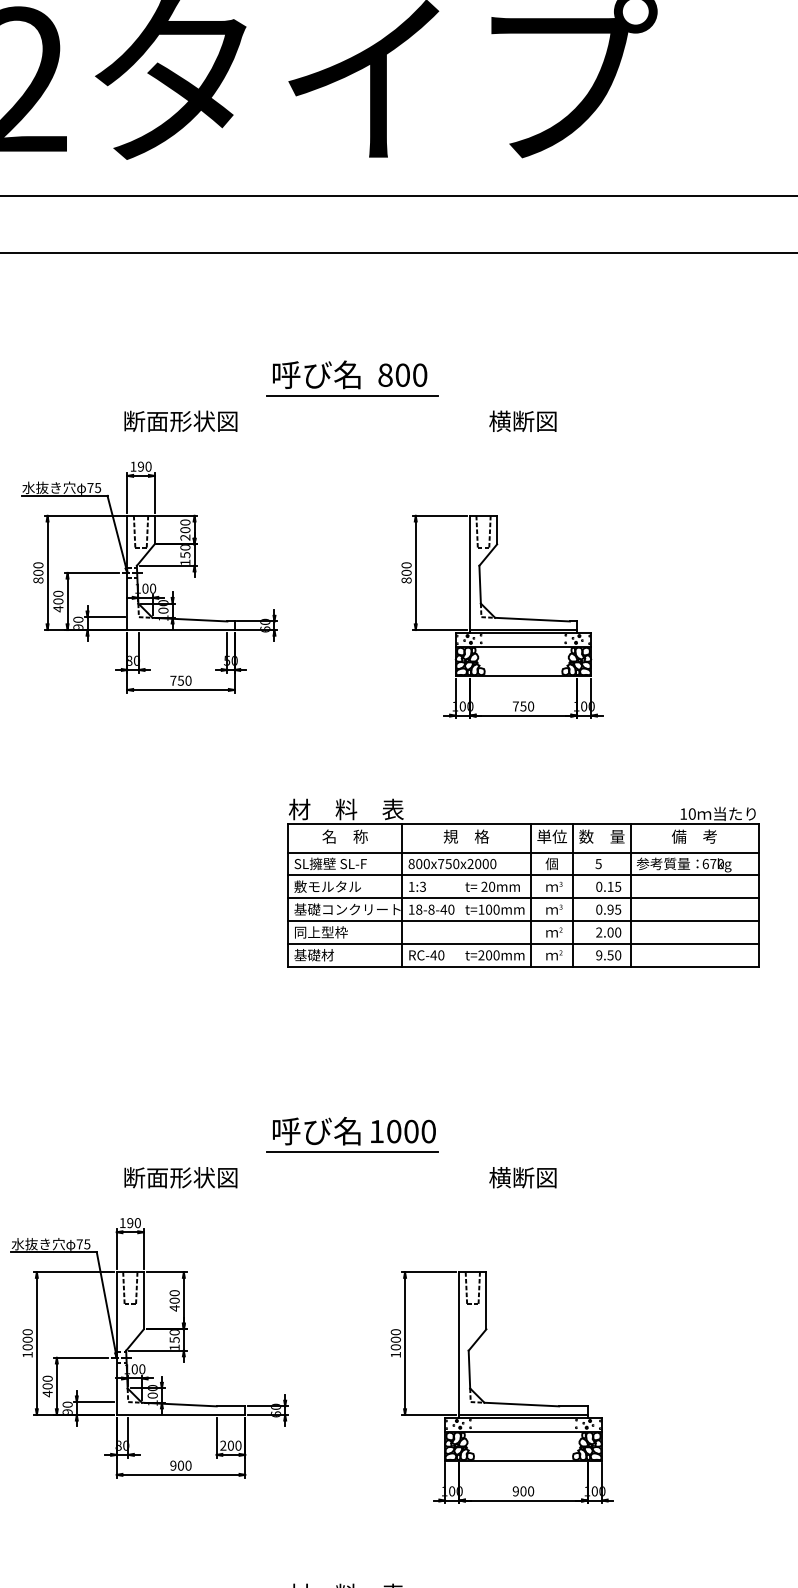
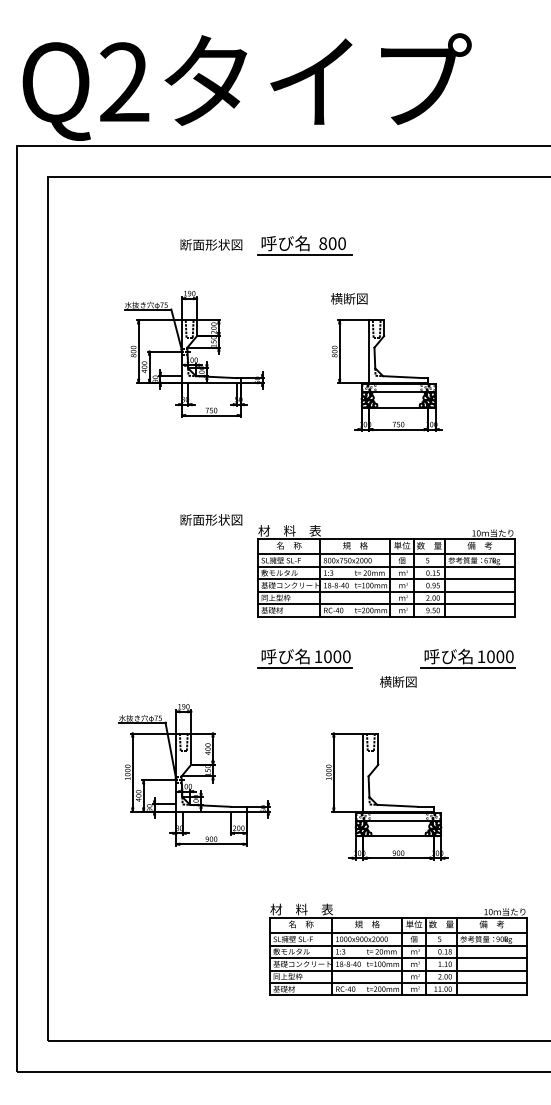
text: (181, 420) -> (211, 244), moved
text: (523, 420) -> (349, 298), moved
part: (523, 883) -> (386, 571), moved
part: (649, 1134) -> (467, 658), added
text: (181, 1176) -> (211, 519), moved

